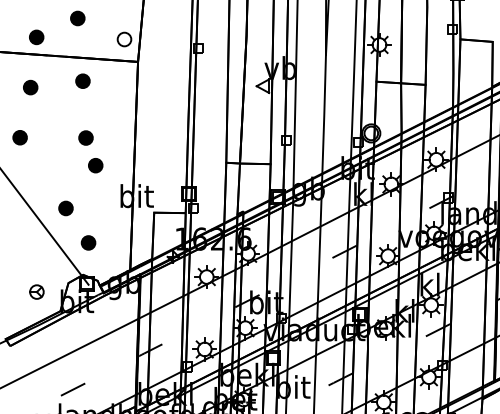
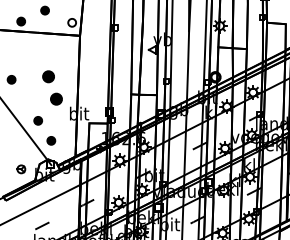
part: (81, 80) -> (47, 46), removed
part: (30, 87) -> (17, 50), removed
part: (90, 150) -> (52, 87), size x1.4

